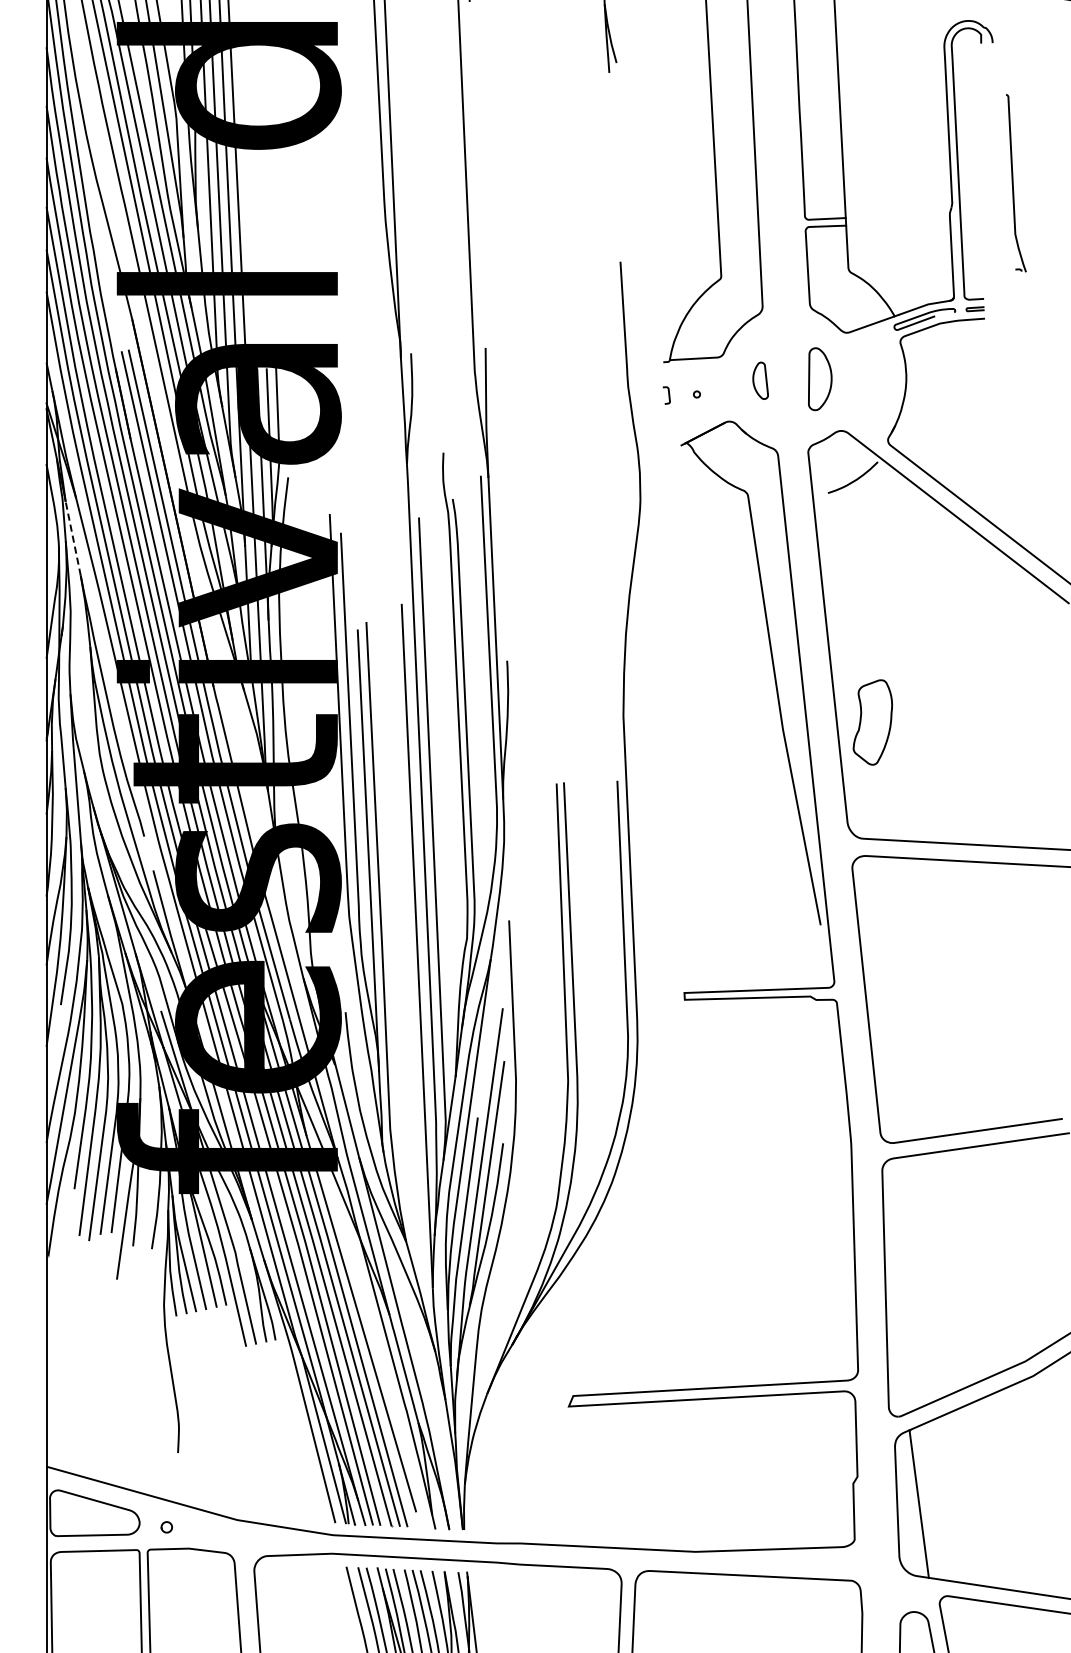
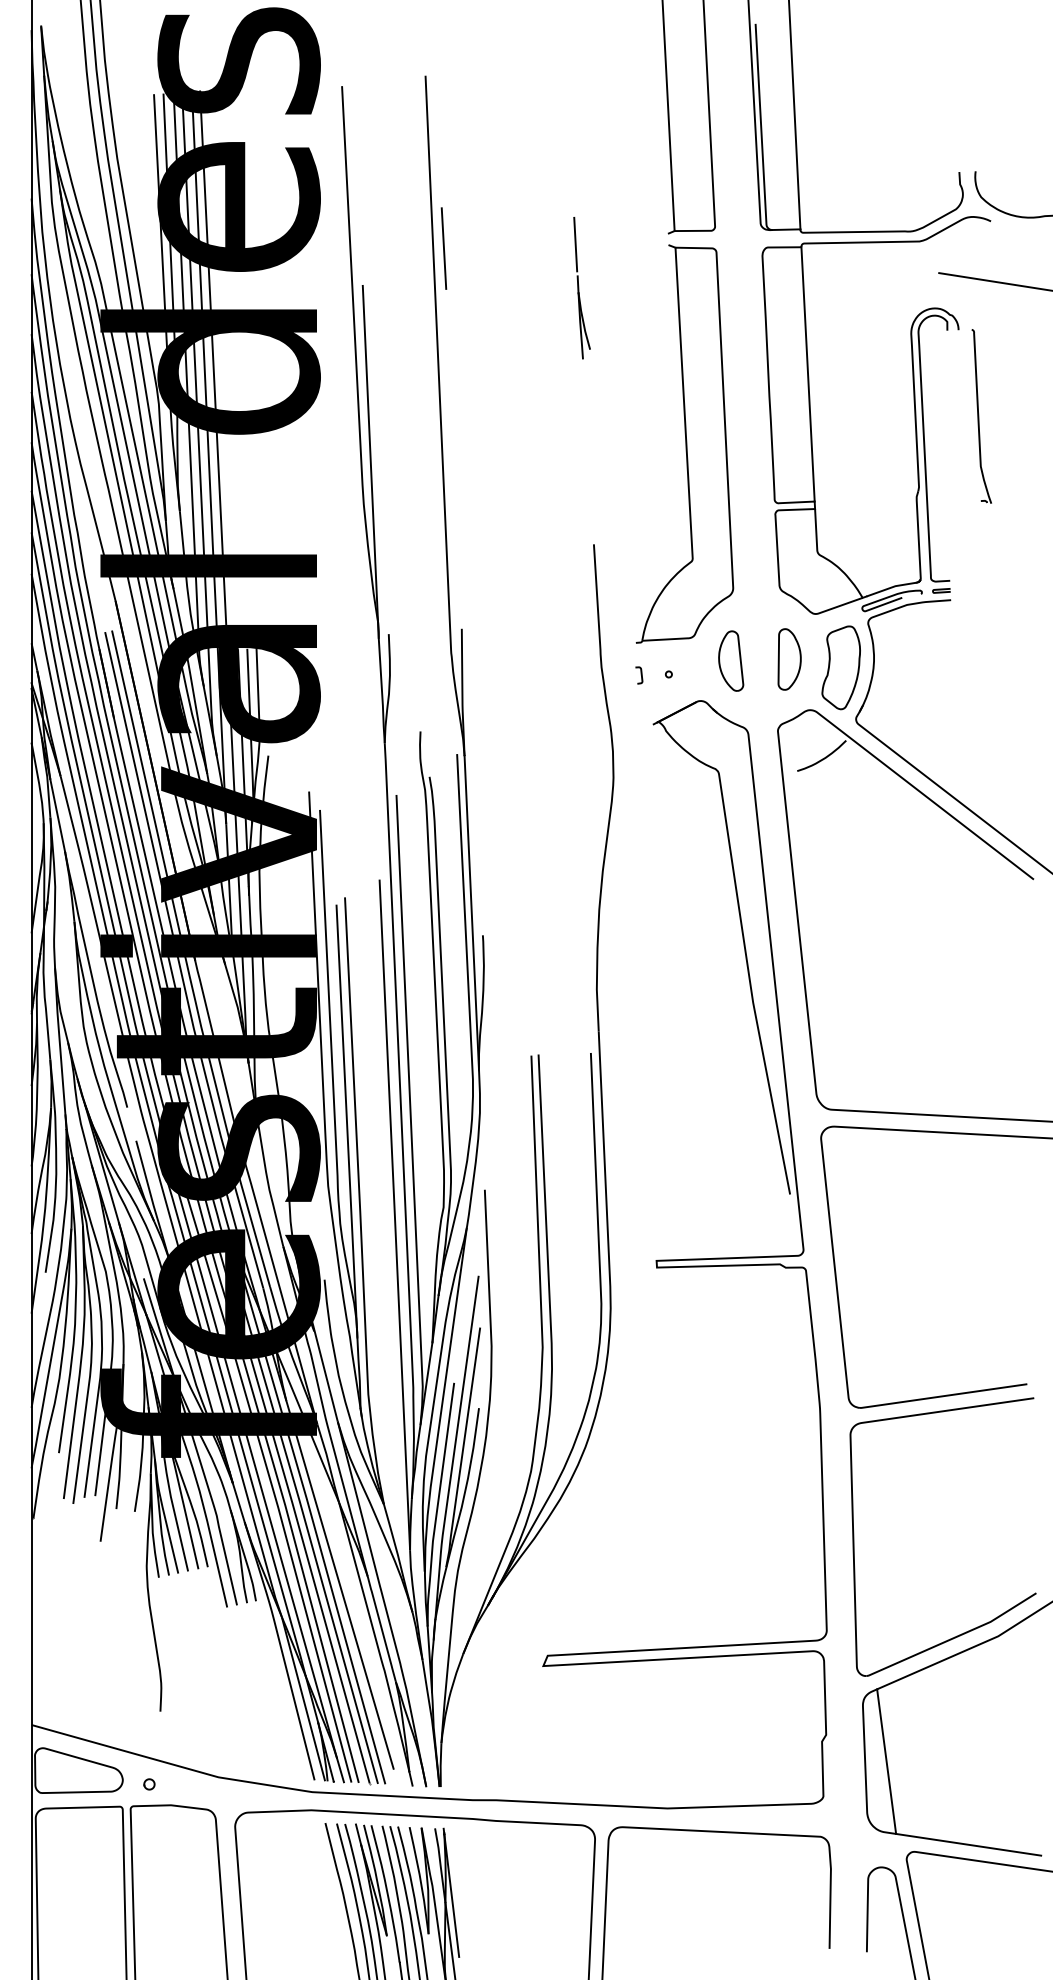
part: (1016, 183) -> (981, 416), moved
part: (760, 380) -> (731, 660), size x1.67
line: (72, 538) -> (57, 815), dashed -> solid
part: (872, 722) -> (840, 667), moved

